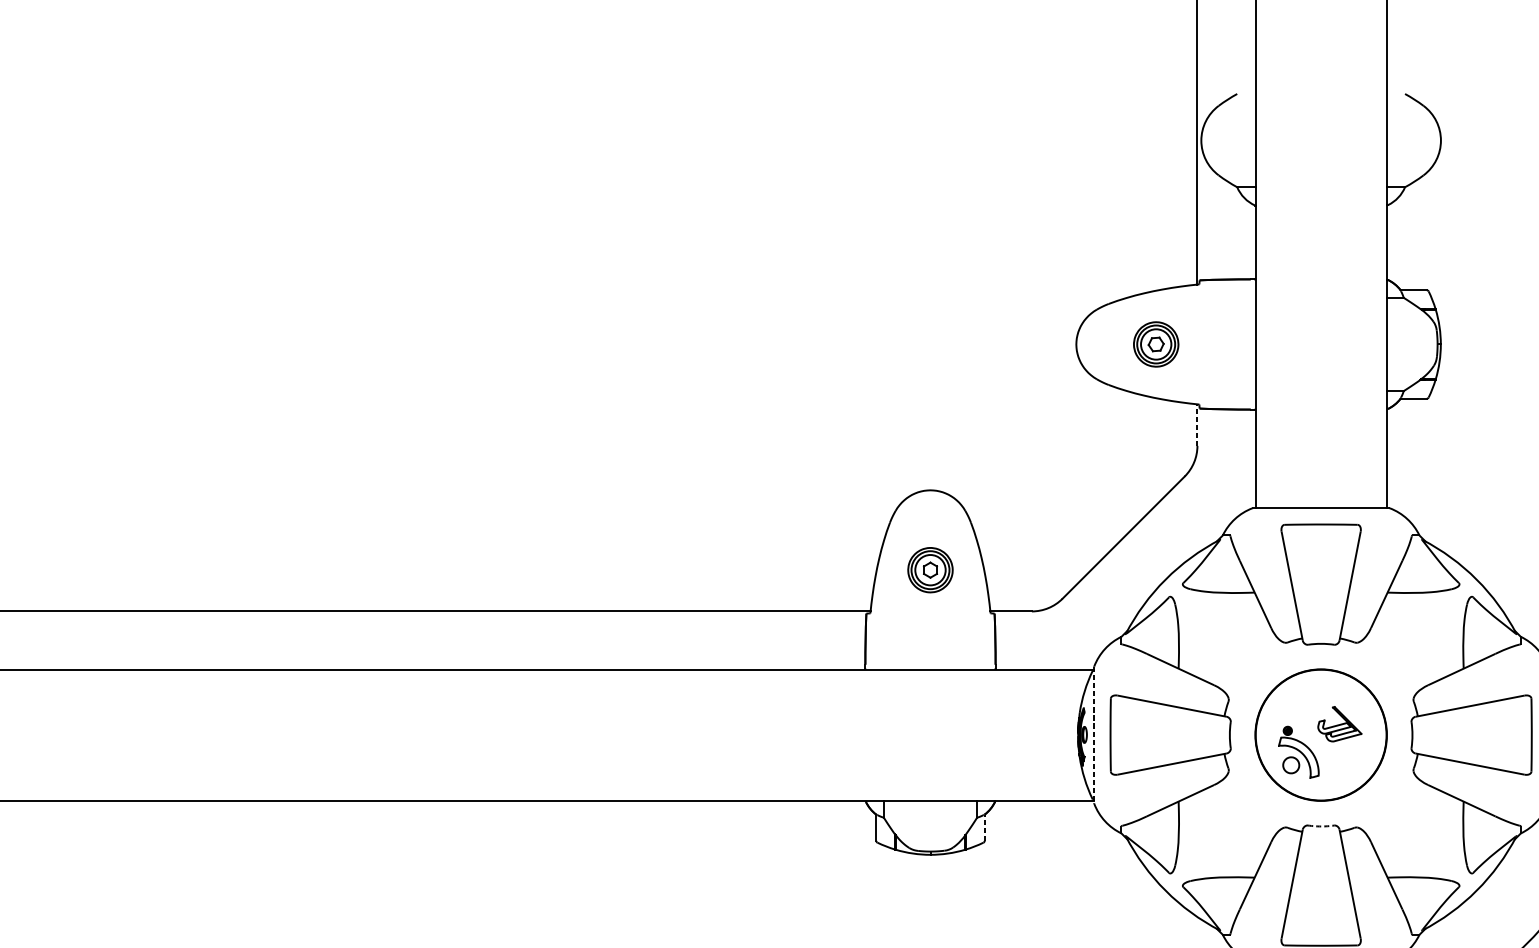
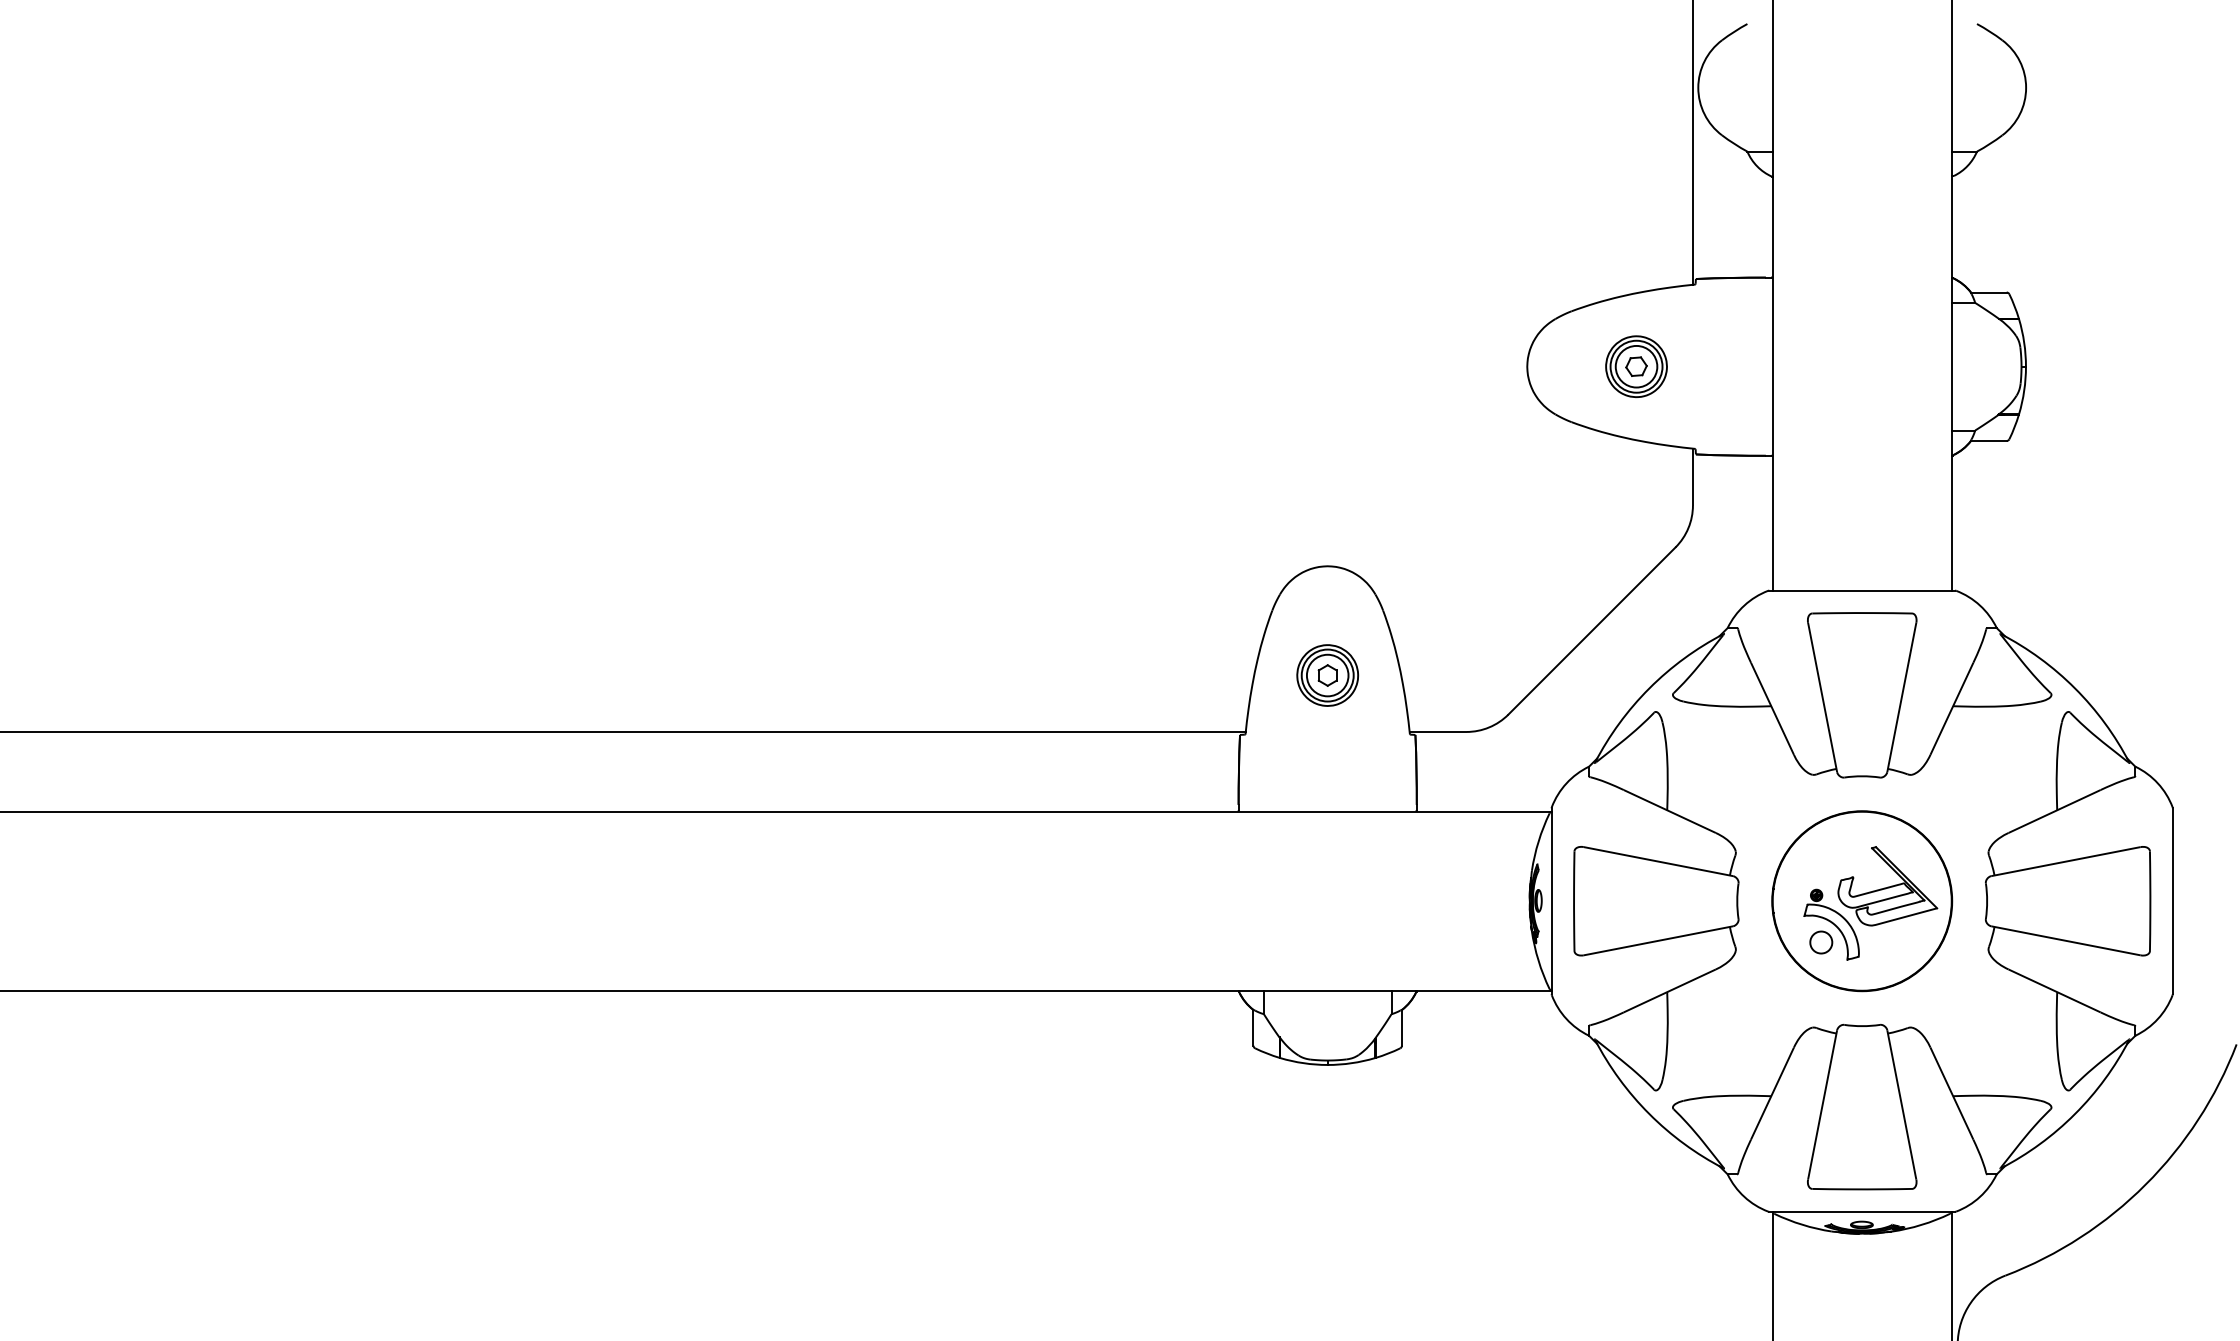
line: (1197, 424) -> (1692, 476), dashed -> solid
part: (1339, 724) -> (1887, 886), size x1.67
line: (1094, 735) -> (1551, 901), dashed -> solid
arc: (1321, 826) -> (1862, 1026), dashed -> solid
line: (984, 827) -> (1401, 1027), dashed -> solid

